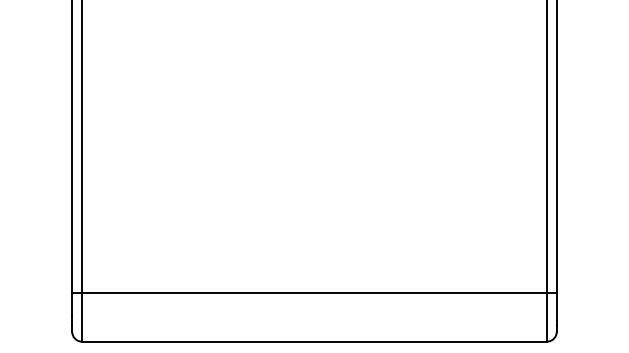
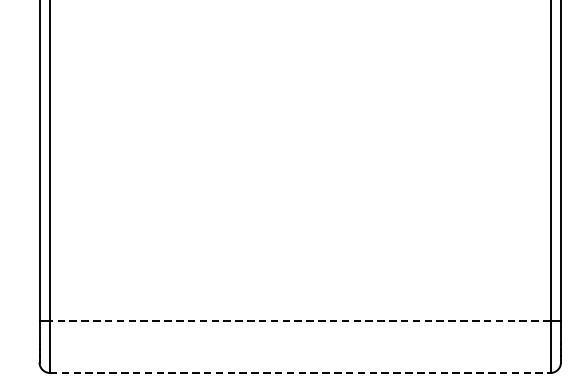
line: (314, 293) -> (300, 321), solid -> dashed
line: (314, 341) -> (300, 372), solid -> dashed

